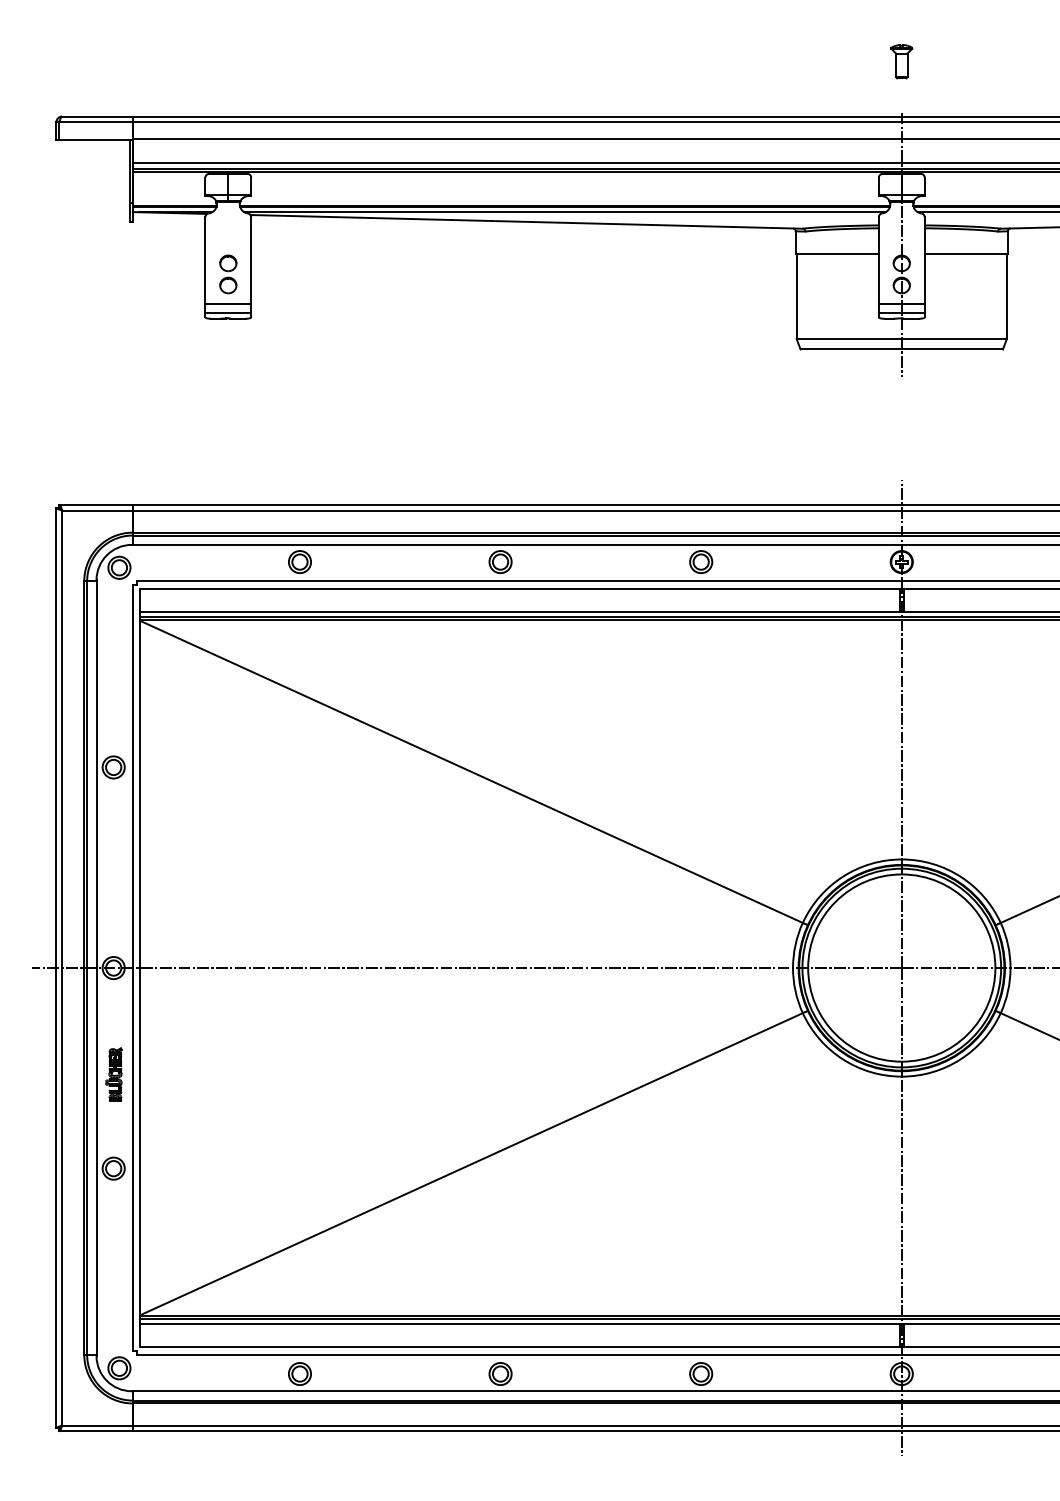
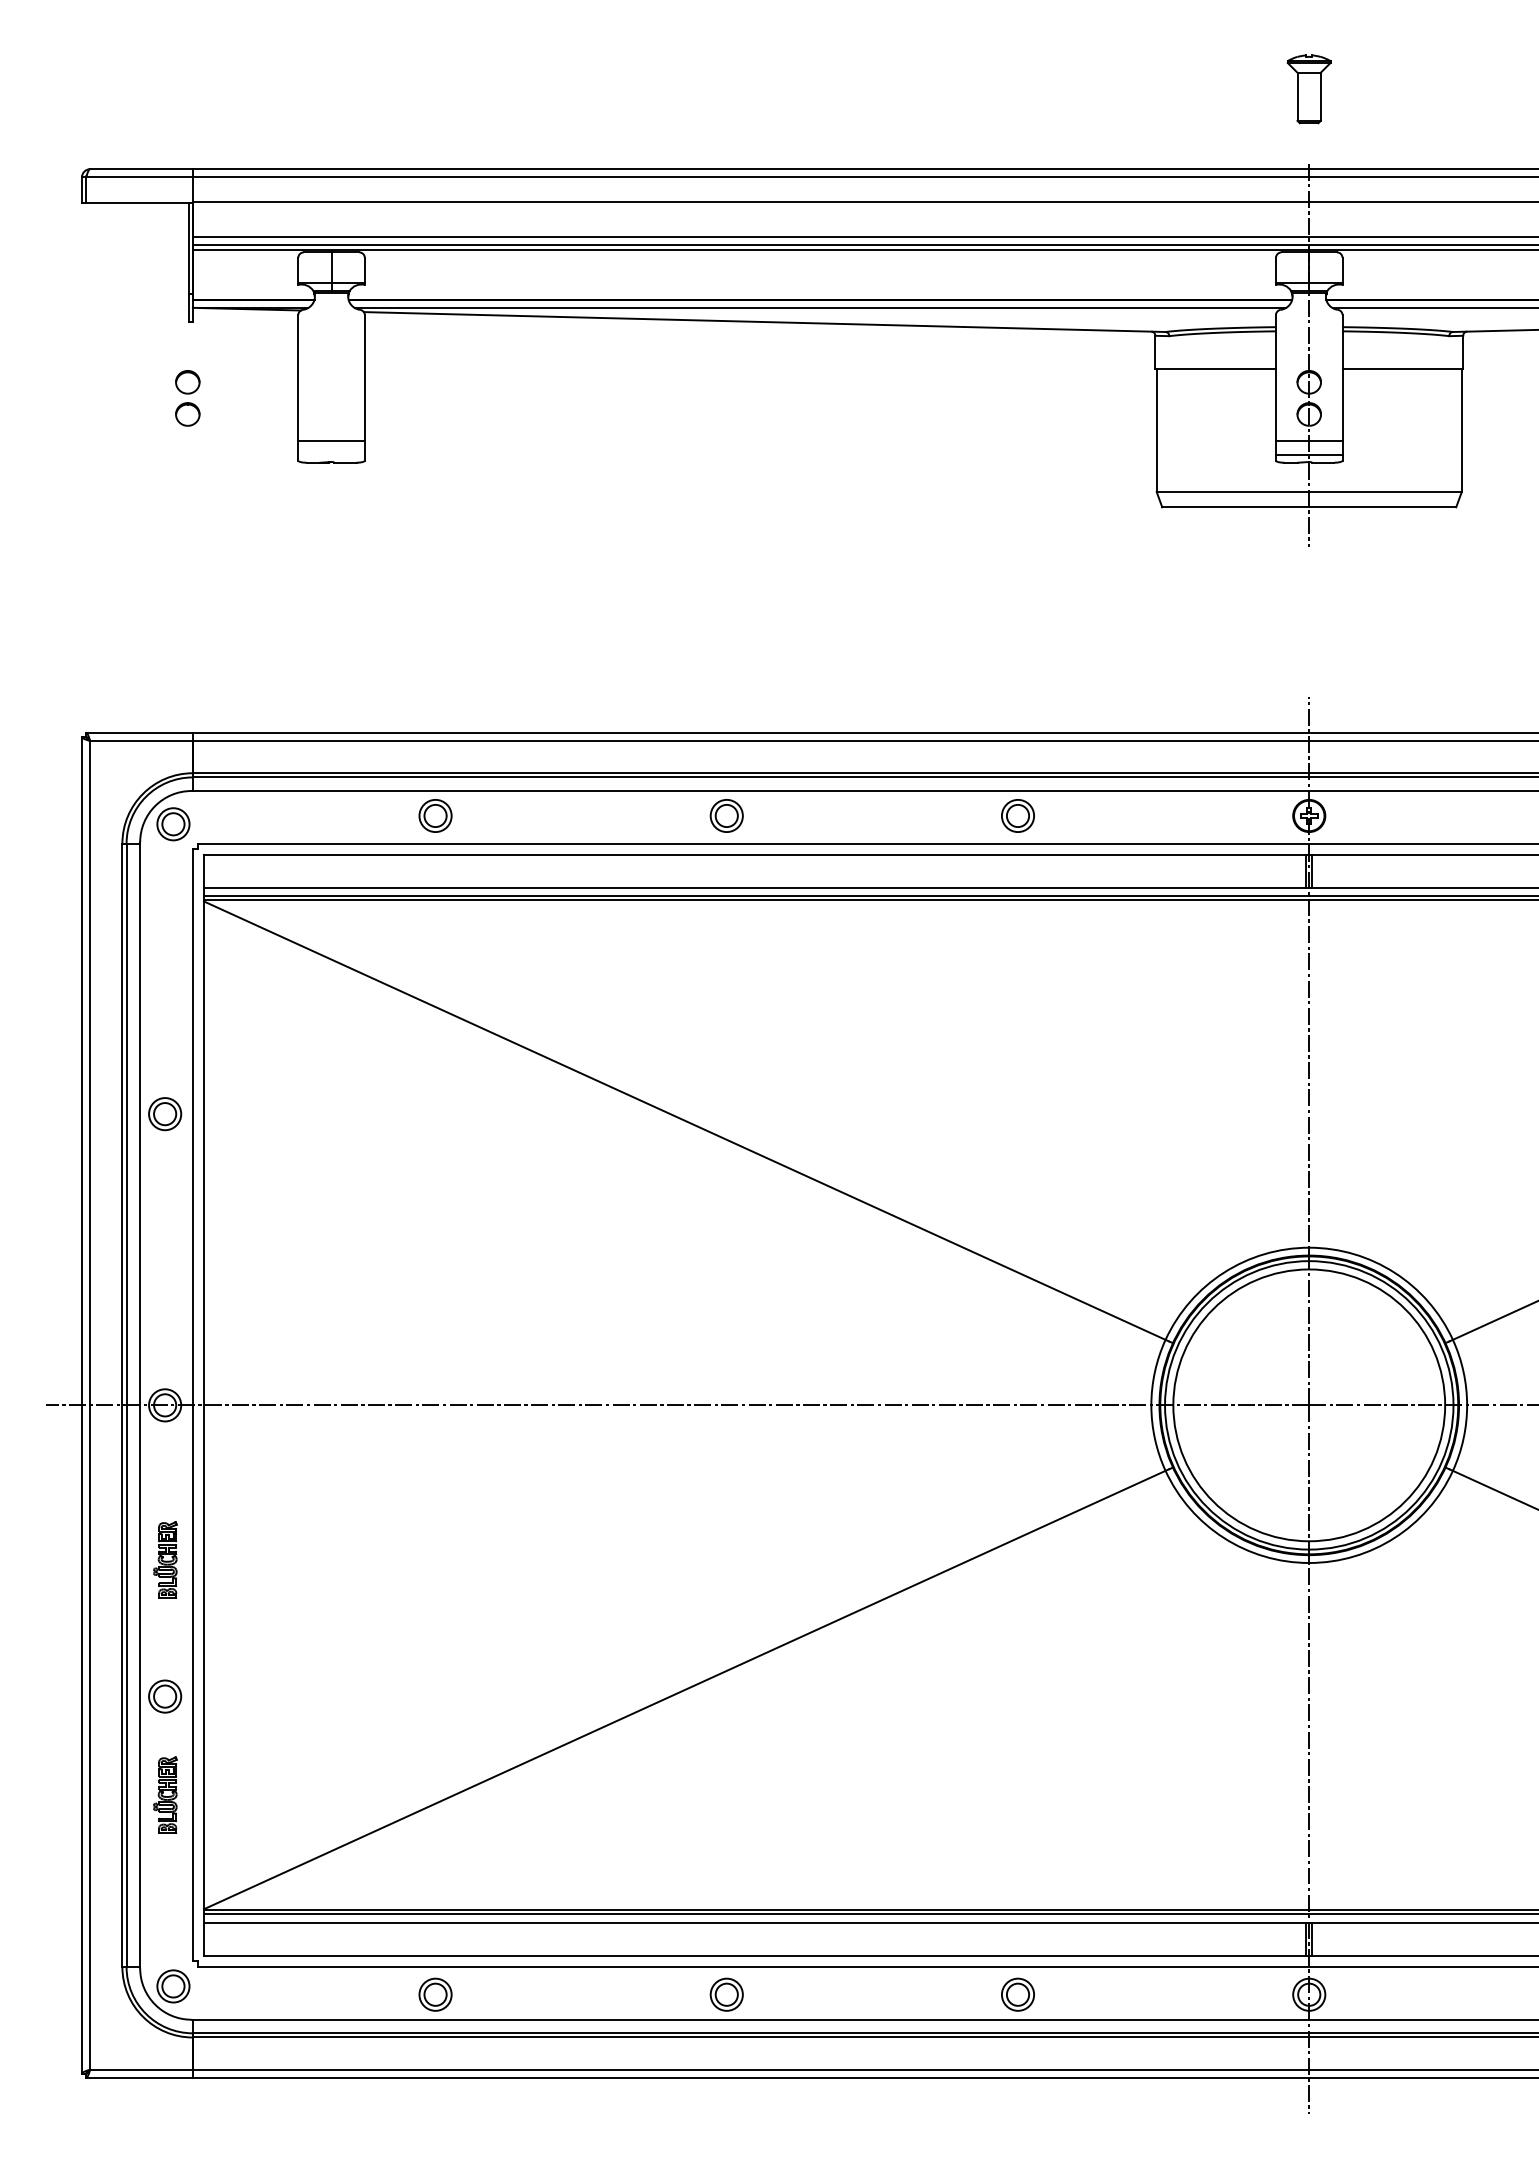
part: (901, 61) -> (1308, 89), size x1.4
part: (228, 274) -> (188, 398), moved
line: (228, 313) -> (331, 455), removed
part: (113, 1236) -> (164, 1795), added

